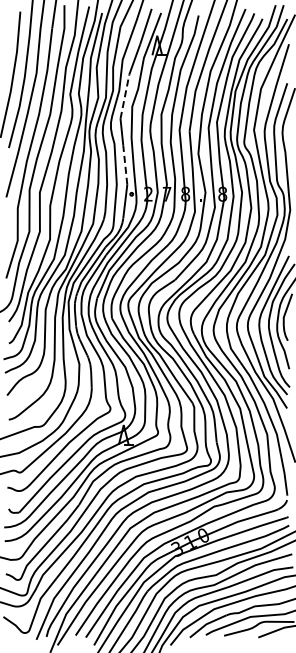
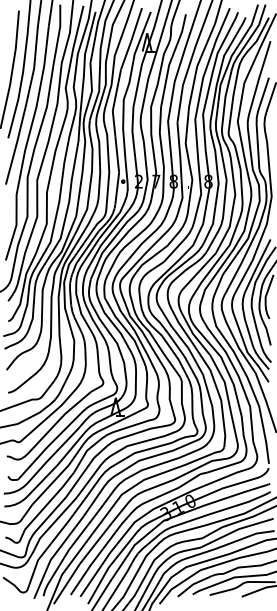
line: (124, 96) -> (116, 90), dashed -> solid
line: (125, 165) -> (117, 154), dashed -> solid

